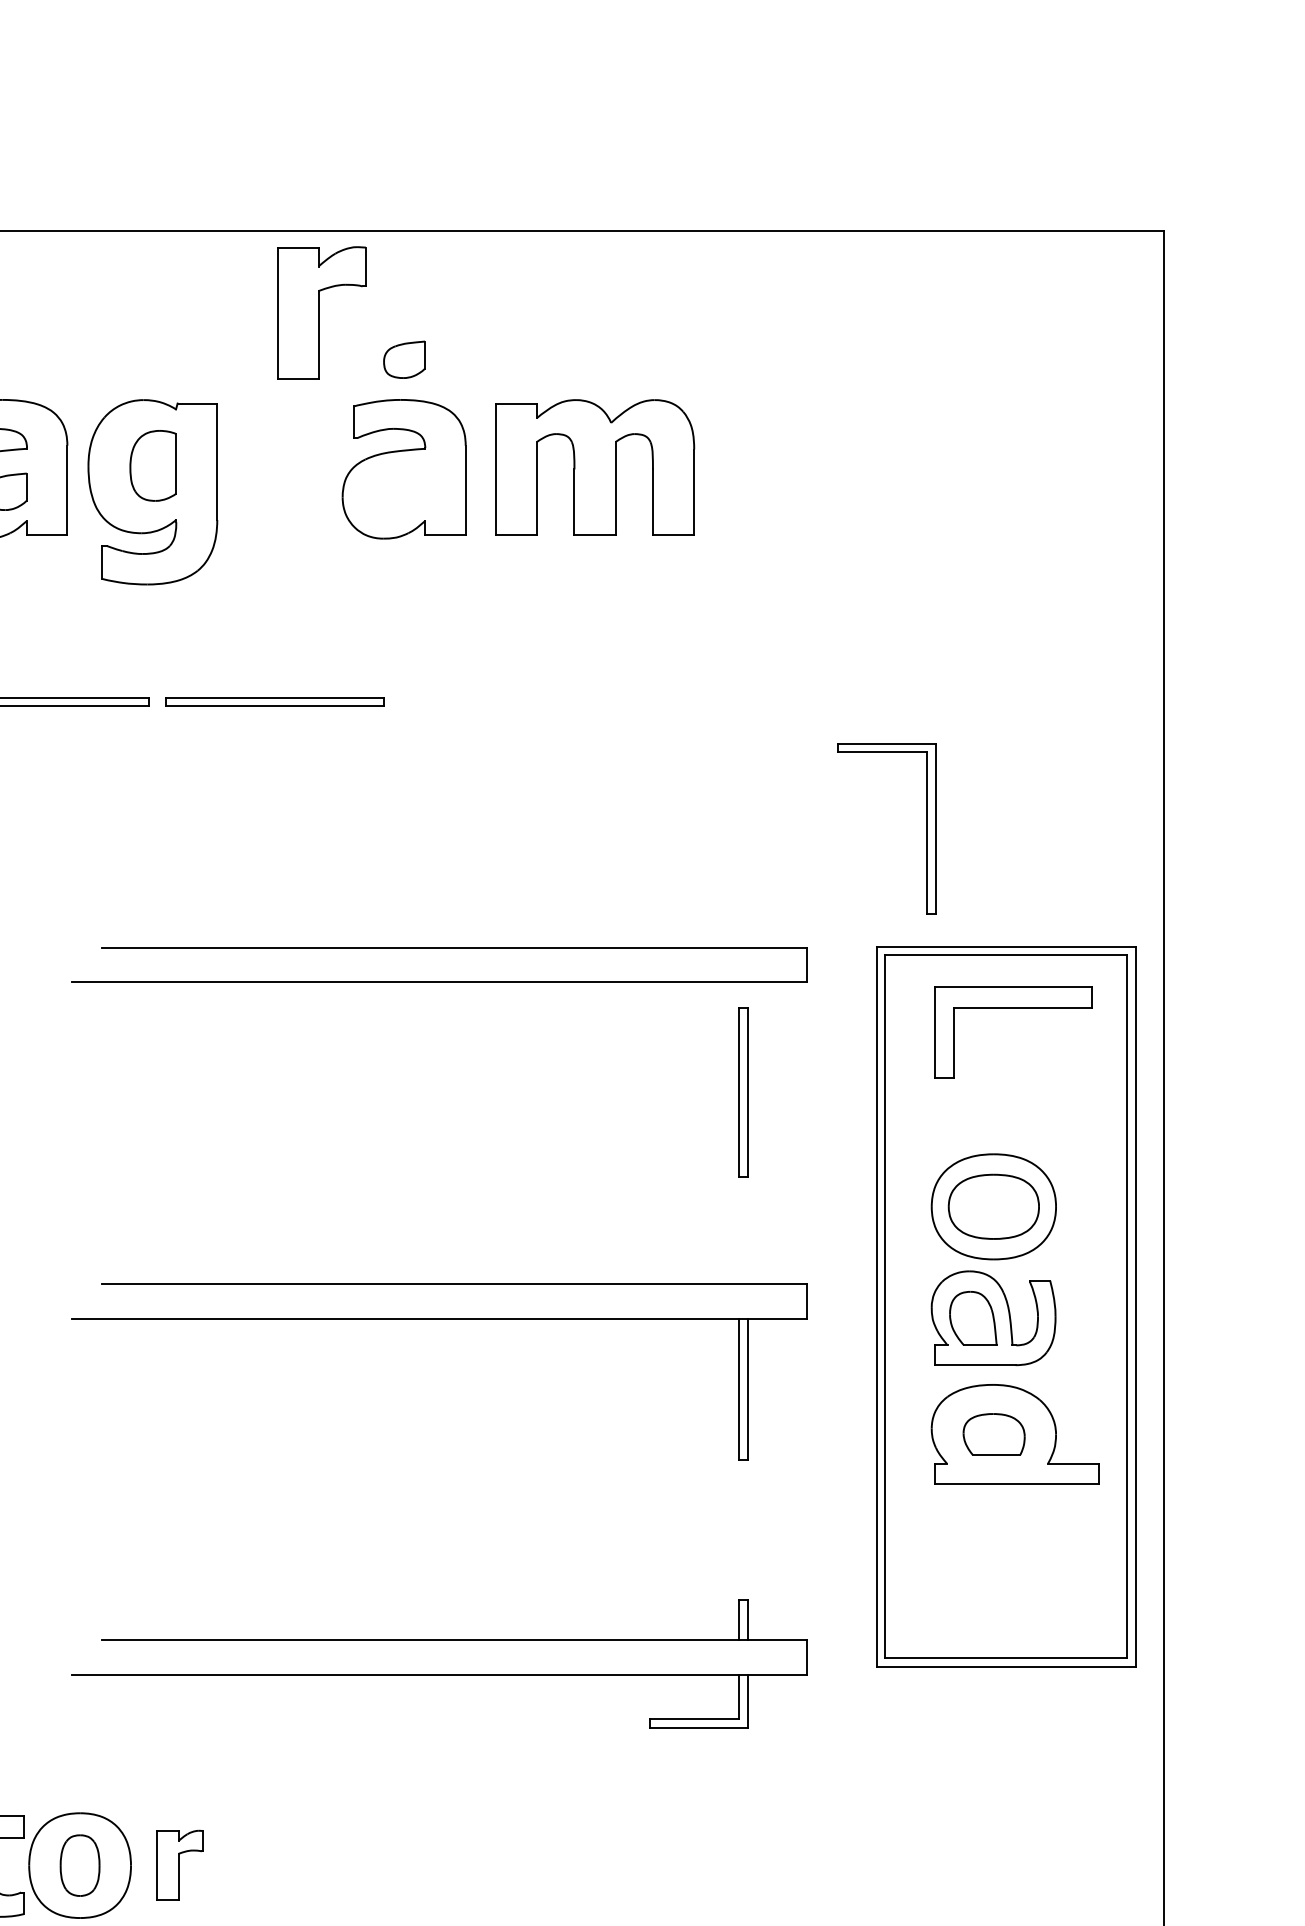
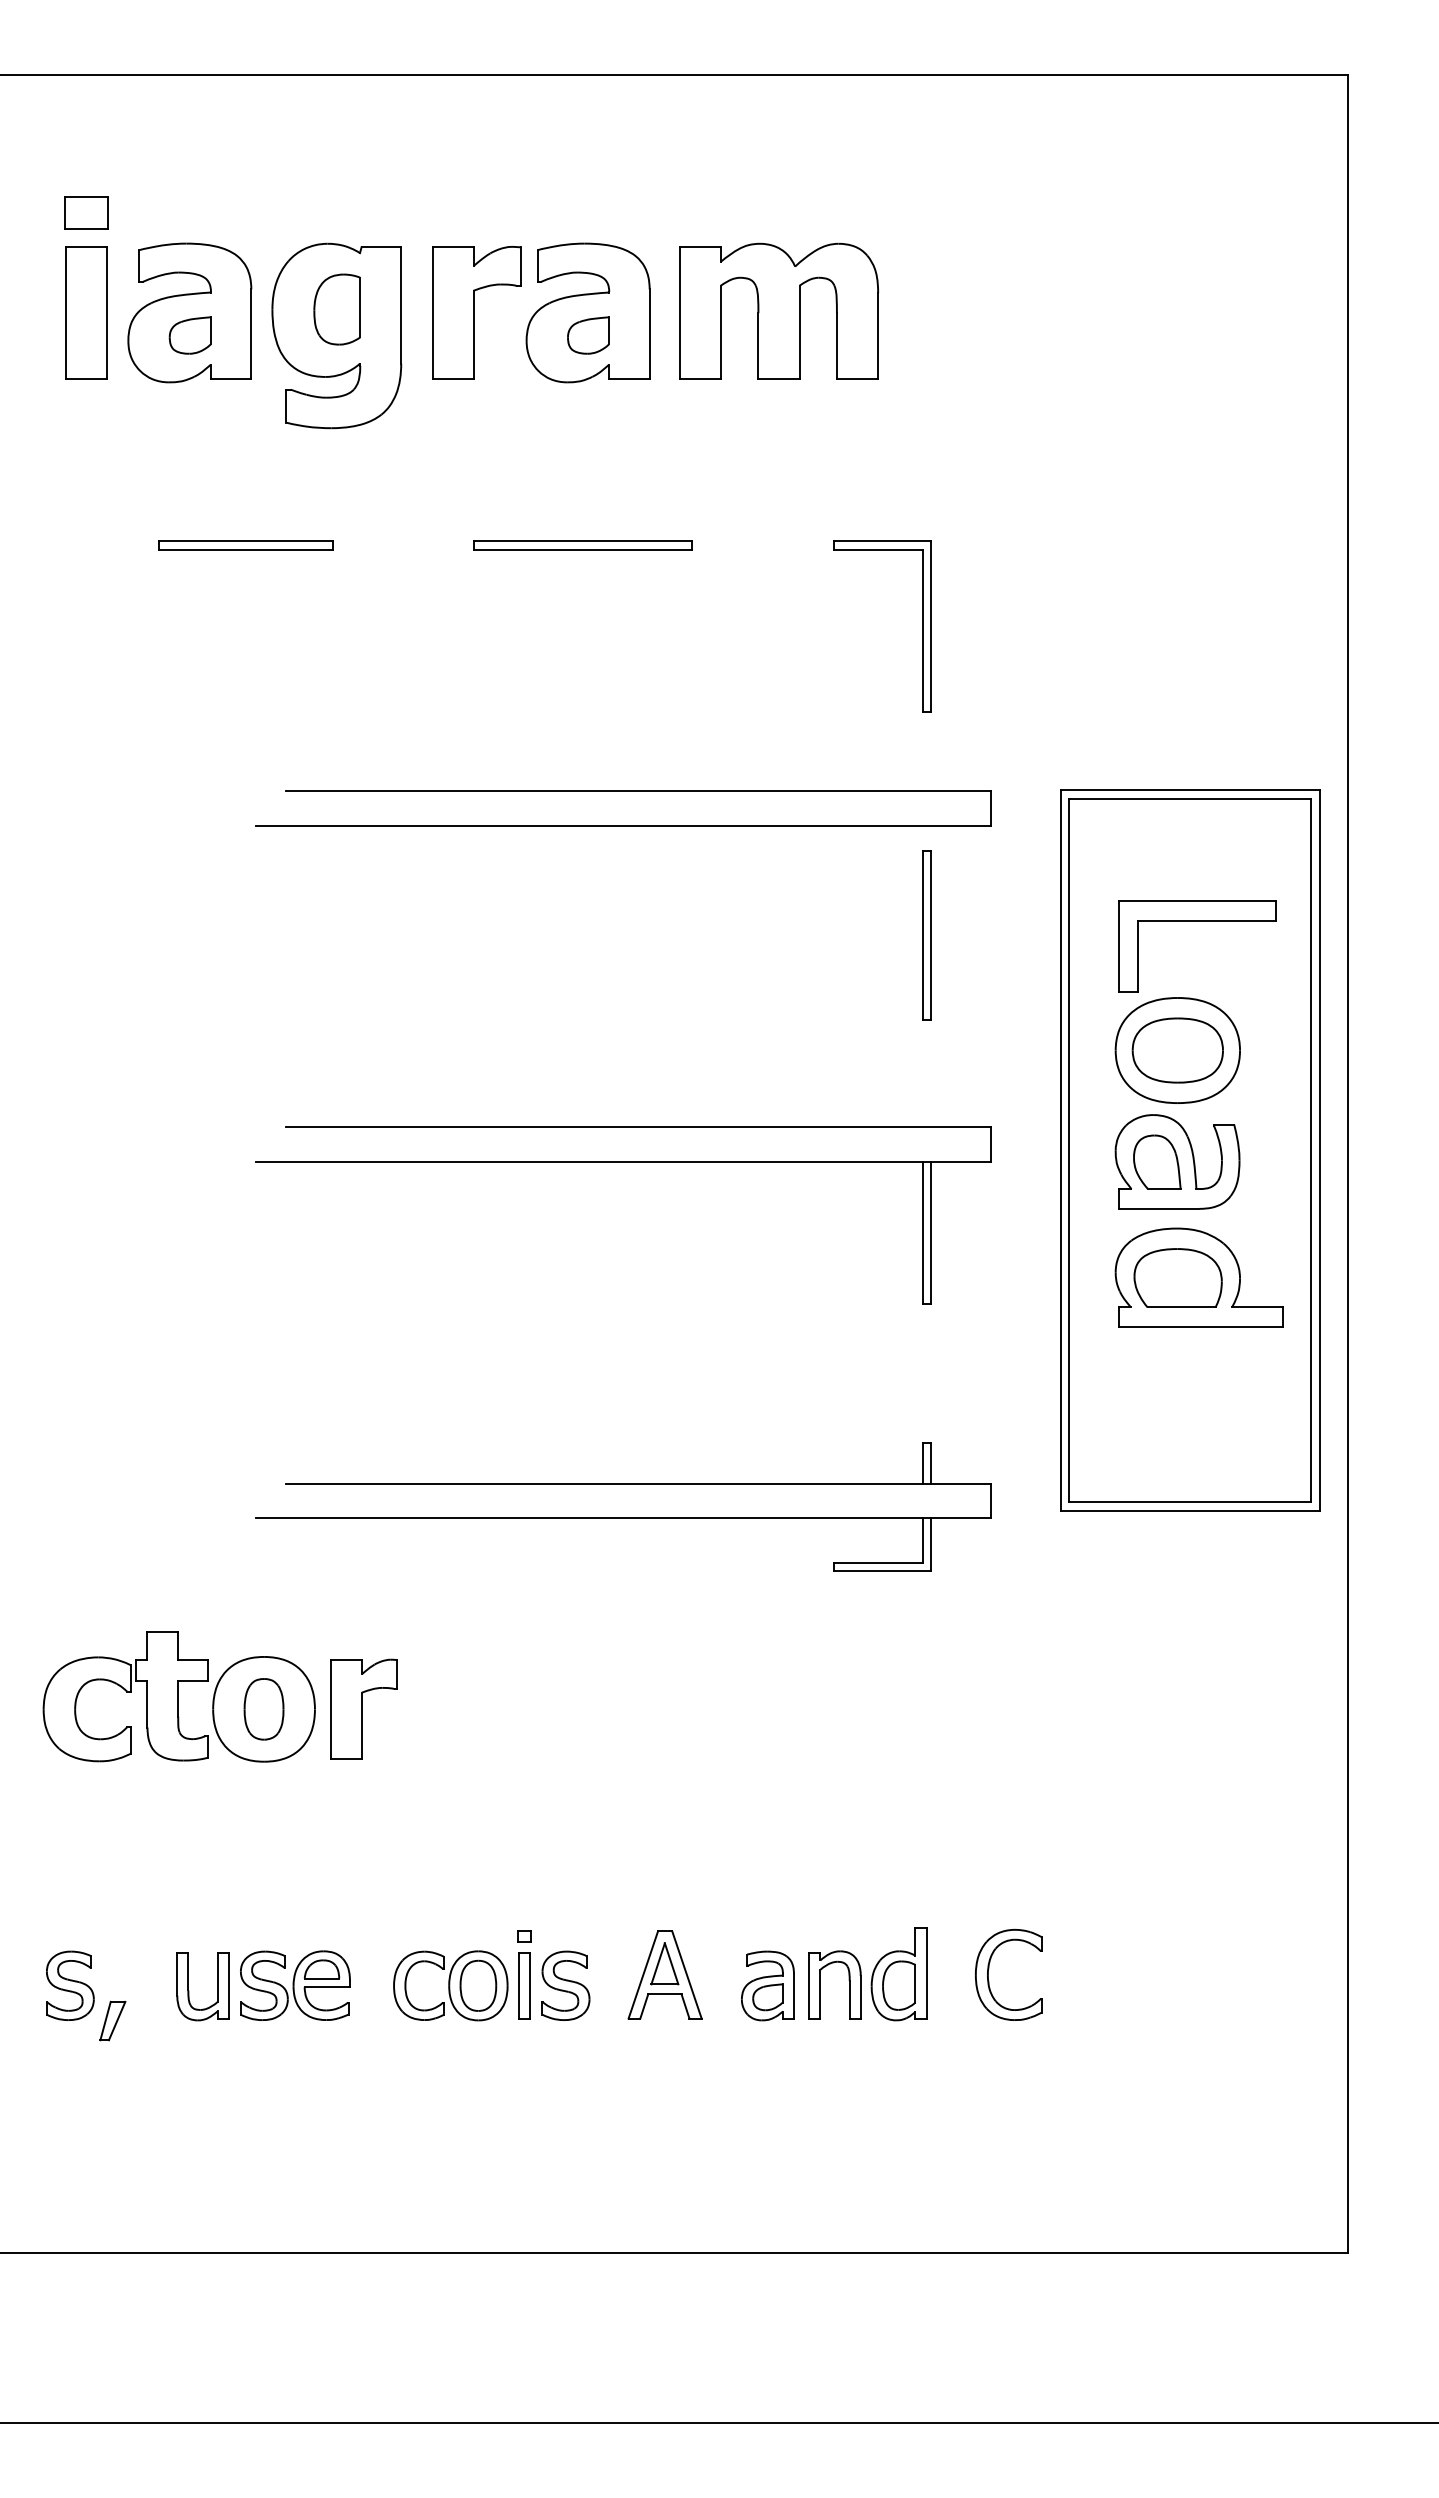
part: (321, 312) -> (476, 312), moved
part: (404, 359) -> (588, 335), moved
part: (274, 701) -> (582, 545), moved
part: (926, 828) -> (922, 626), moved
part: (1013, 1007) -> (1197, 921), moved
part: (993, 1433) -> (1177, 1277), size x1.43
part: (179, 1864) -> (363, 1708), size x1.43

